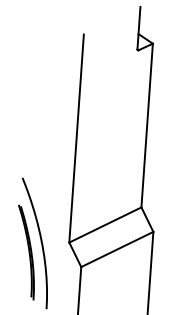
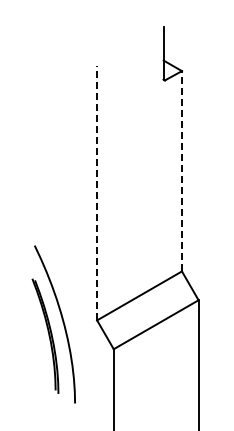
line: (146, 124) -> (181, 170), solid -> dashed
line: (76, 138) -> (97, 192), solid -> dashed

